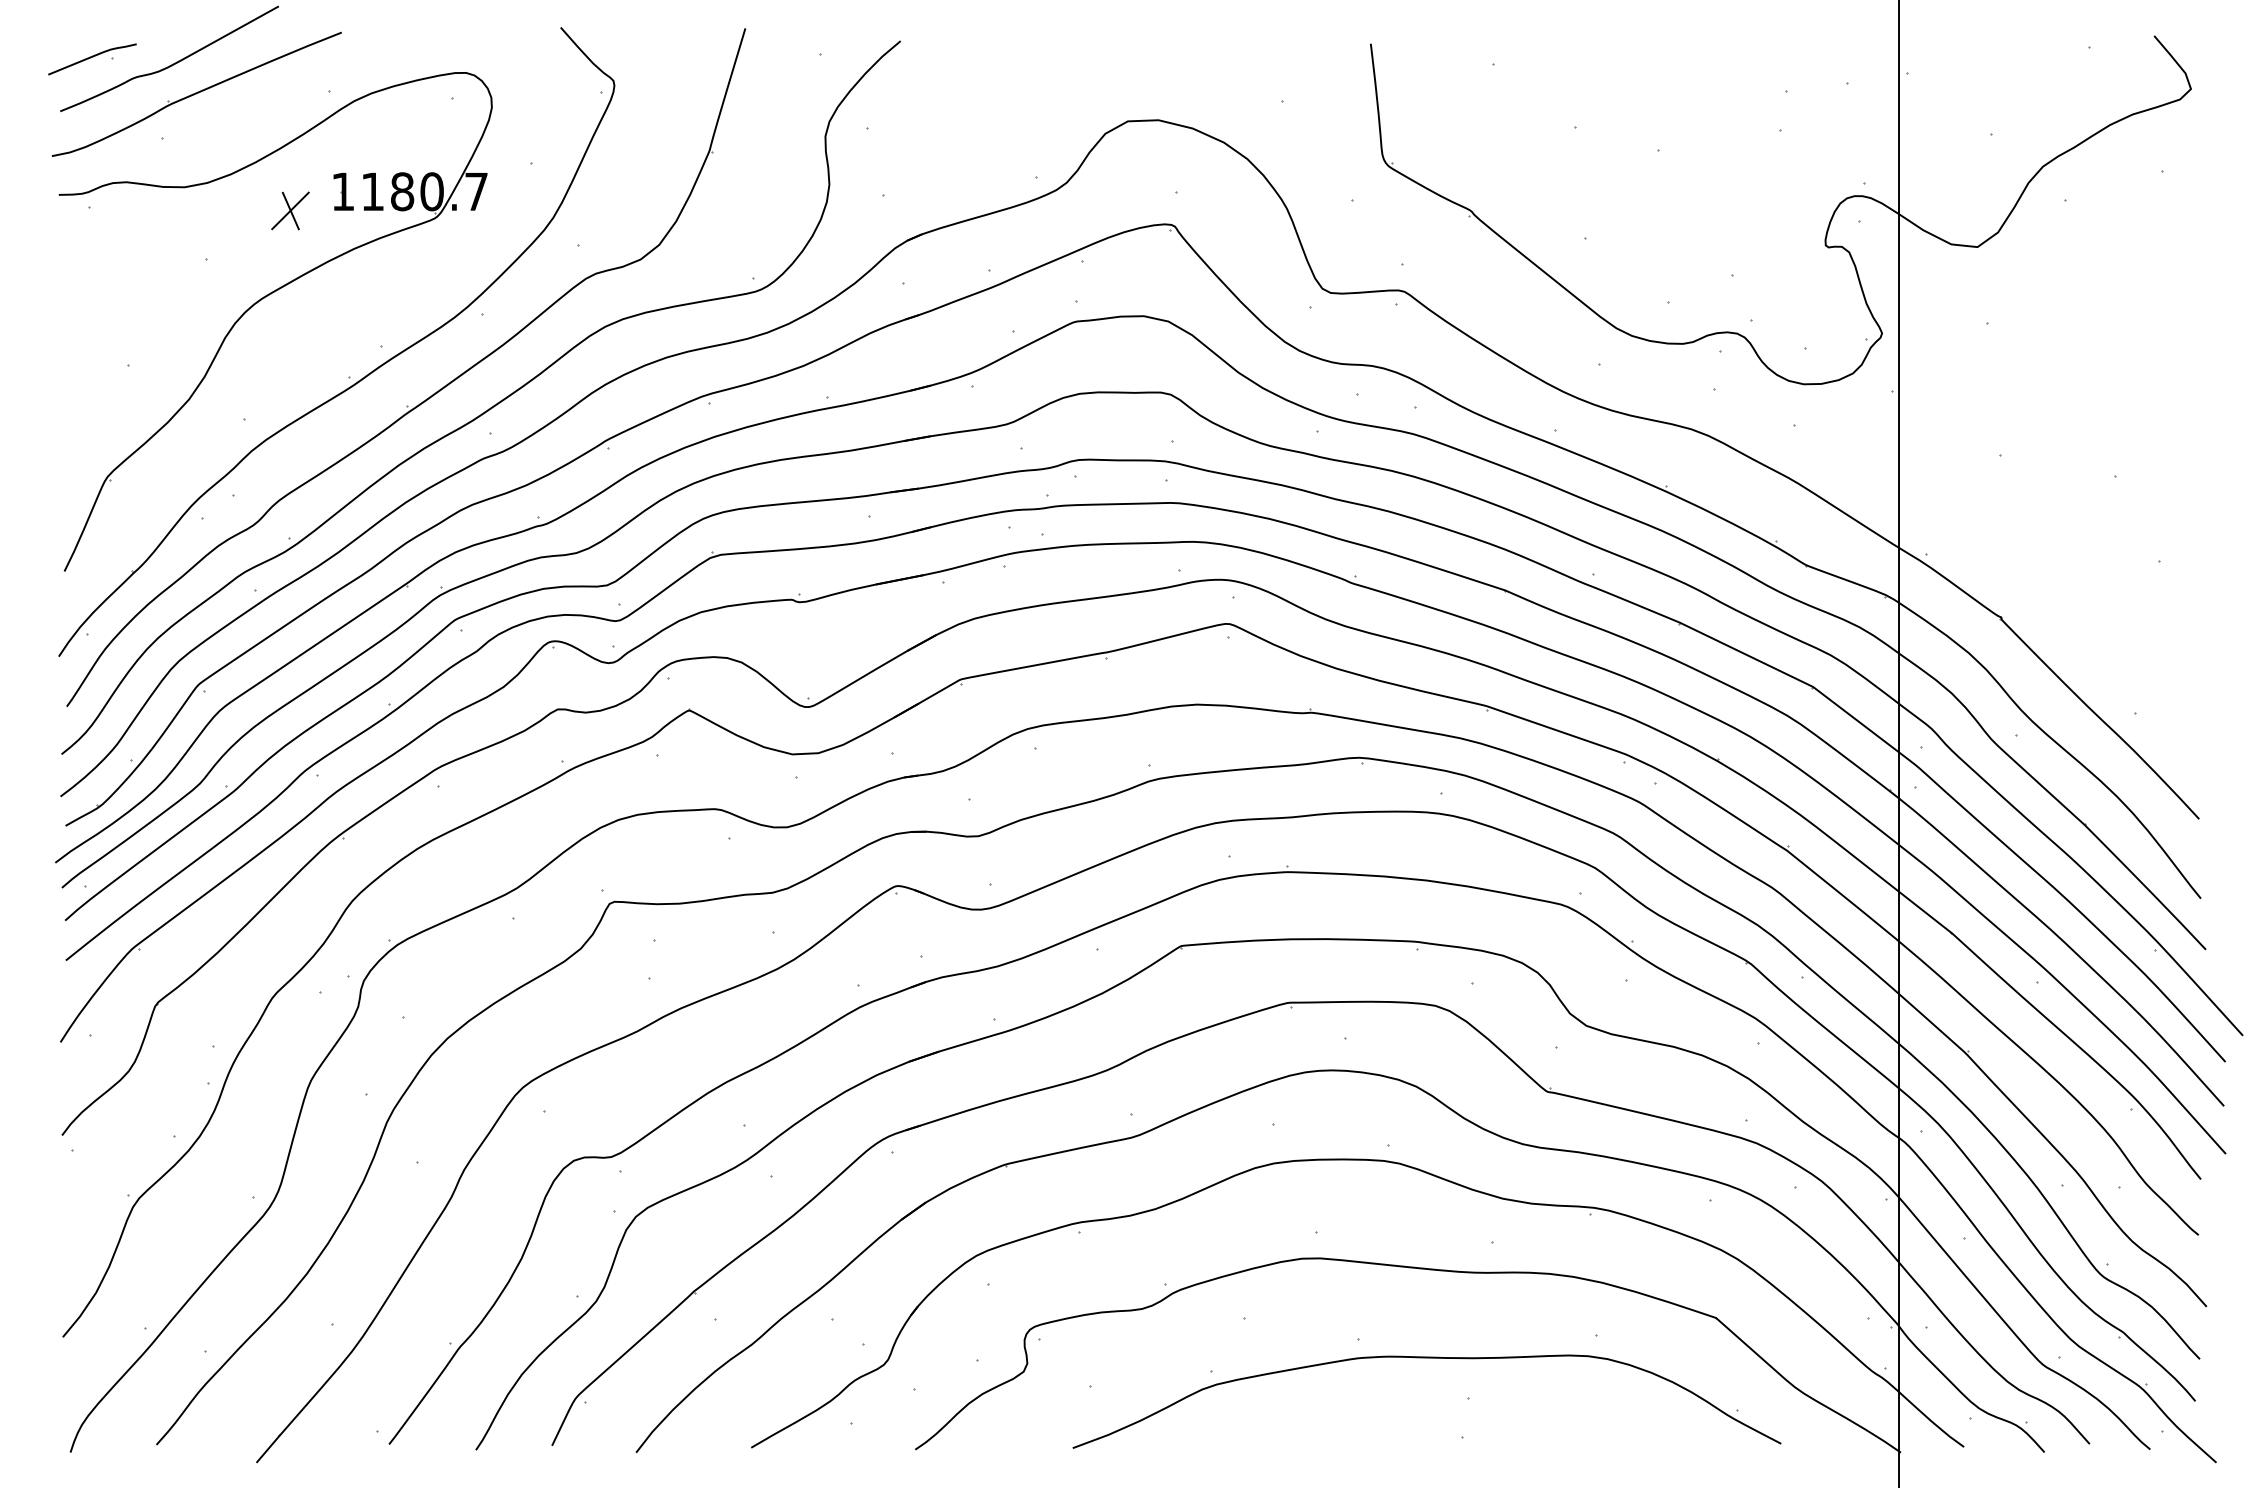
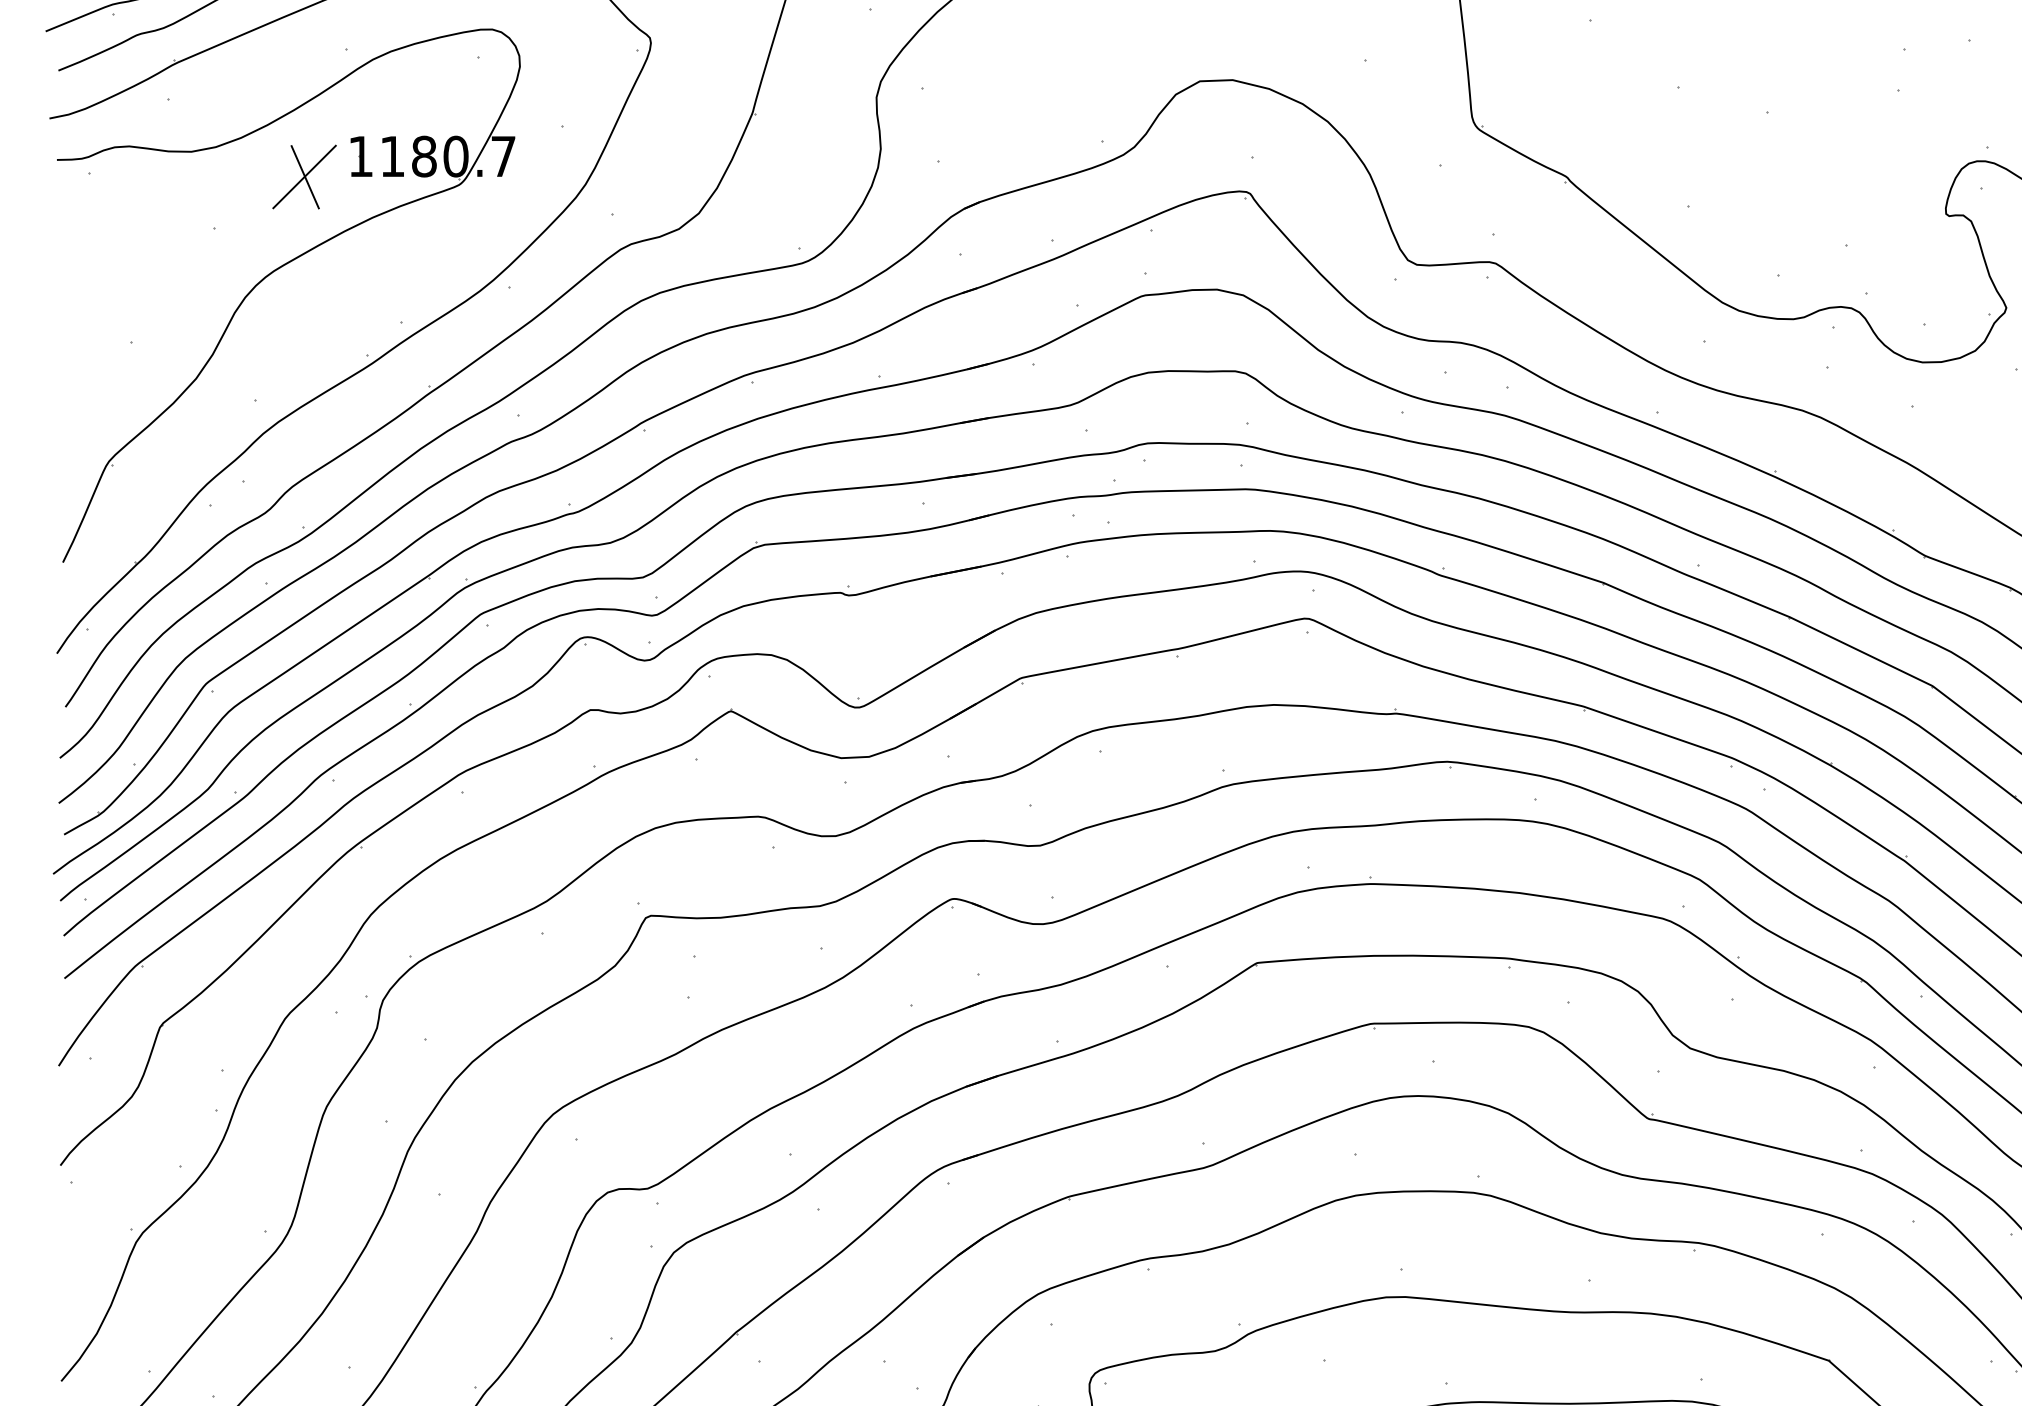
part: (290, 210) -> (304, 176), size x1.6

